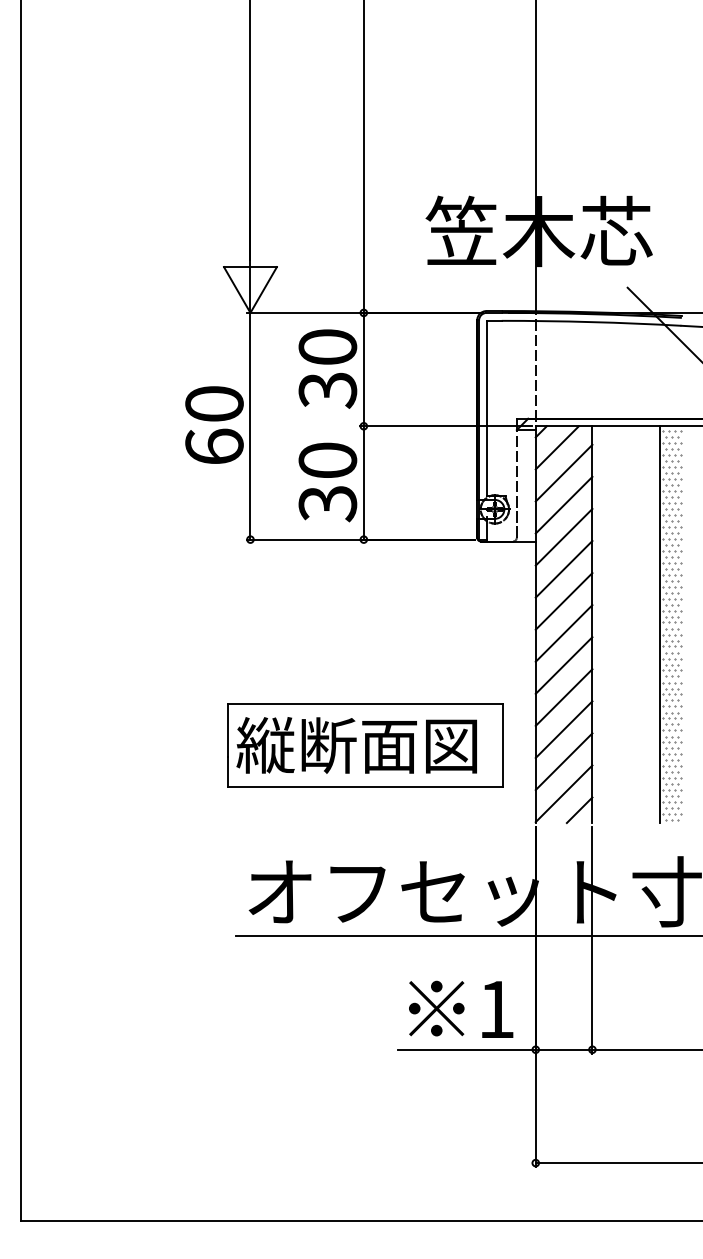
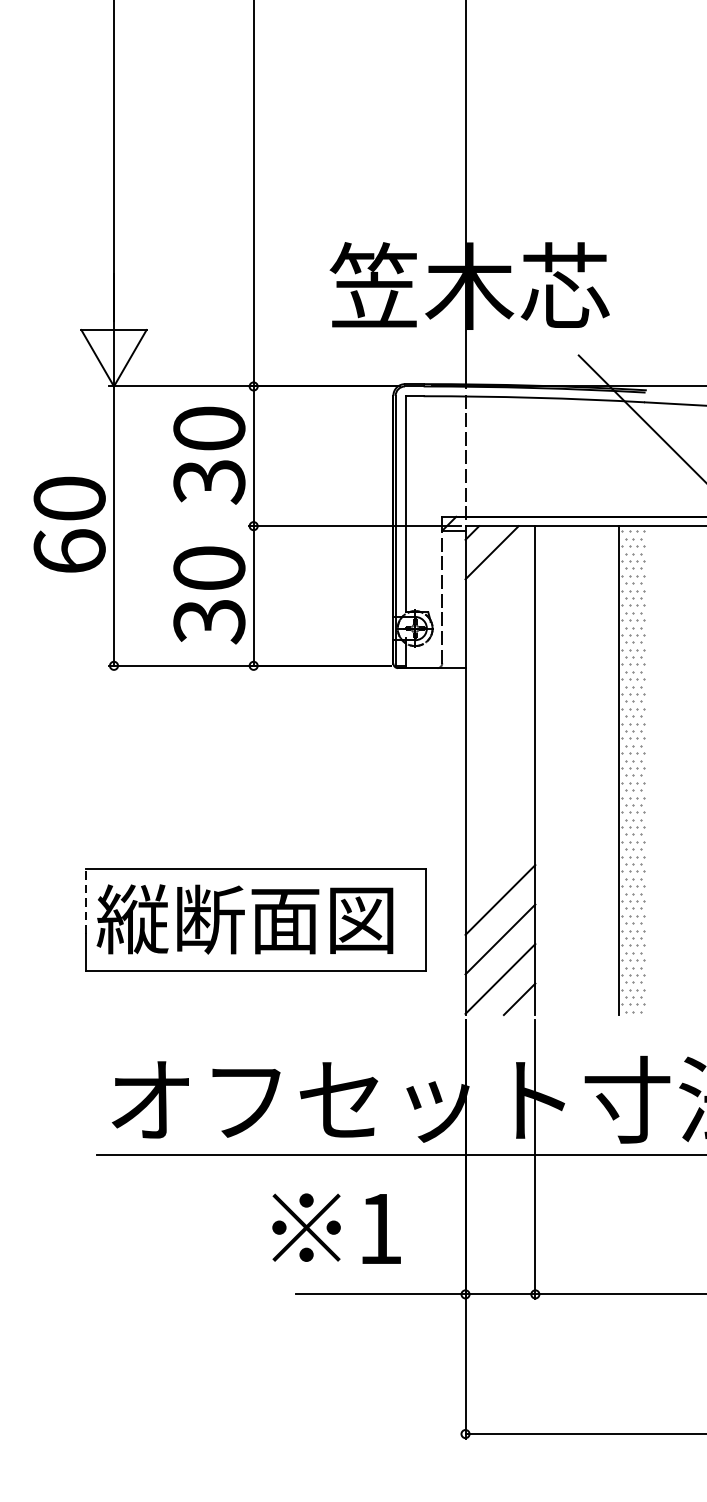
line: (563, 472) -> (499, 583), removed
line: (563, 504) -> (499, 622), removed
line: (563, 536) -> (499, 661), removed
line: (563, 568) -> (499, 701), removed
line: (563, 601) -> (499, 742), removed
line: (563, 633) -> (499, 781), removed
line: (563, 665) -> (499, 820), removed
line: (563, 697) -> (499, 860), removed
line: (227, 730) -> (85, 901), solid -> dashed
text: (461, 1008) -> (337, 1227), moved

